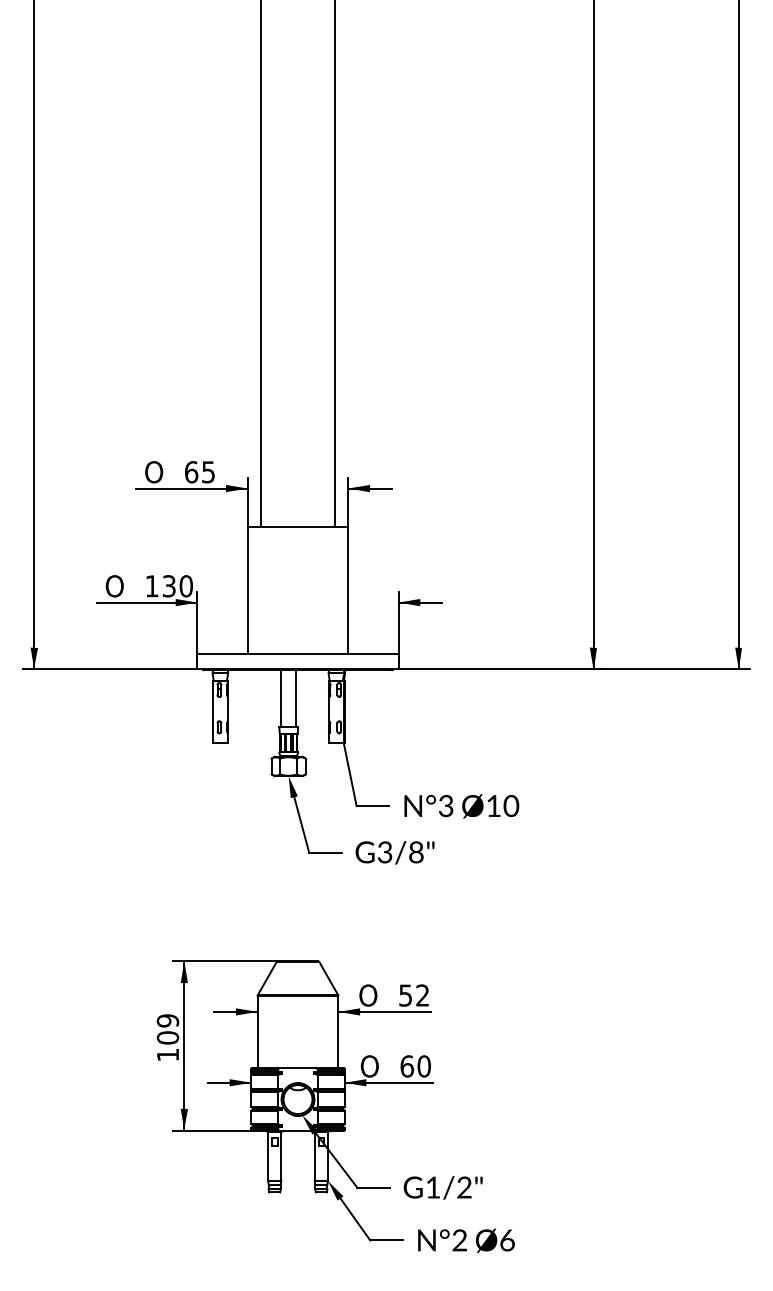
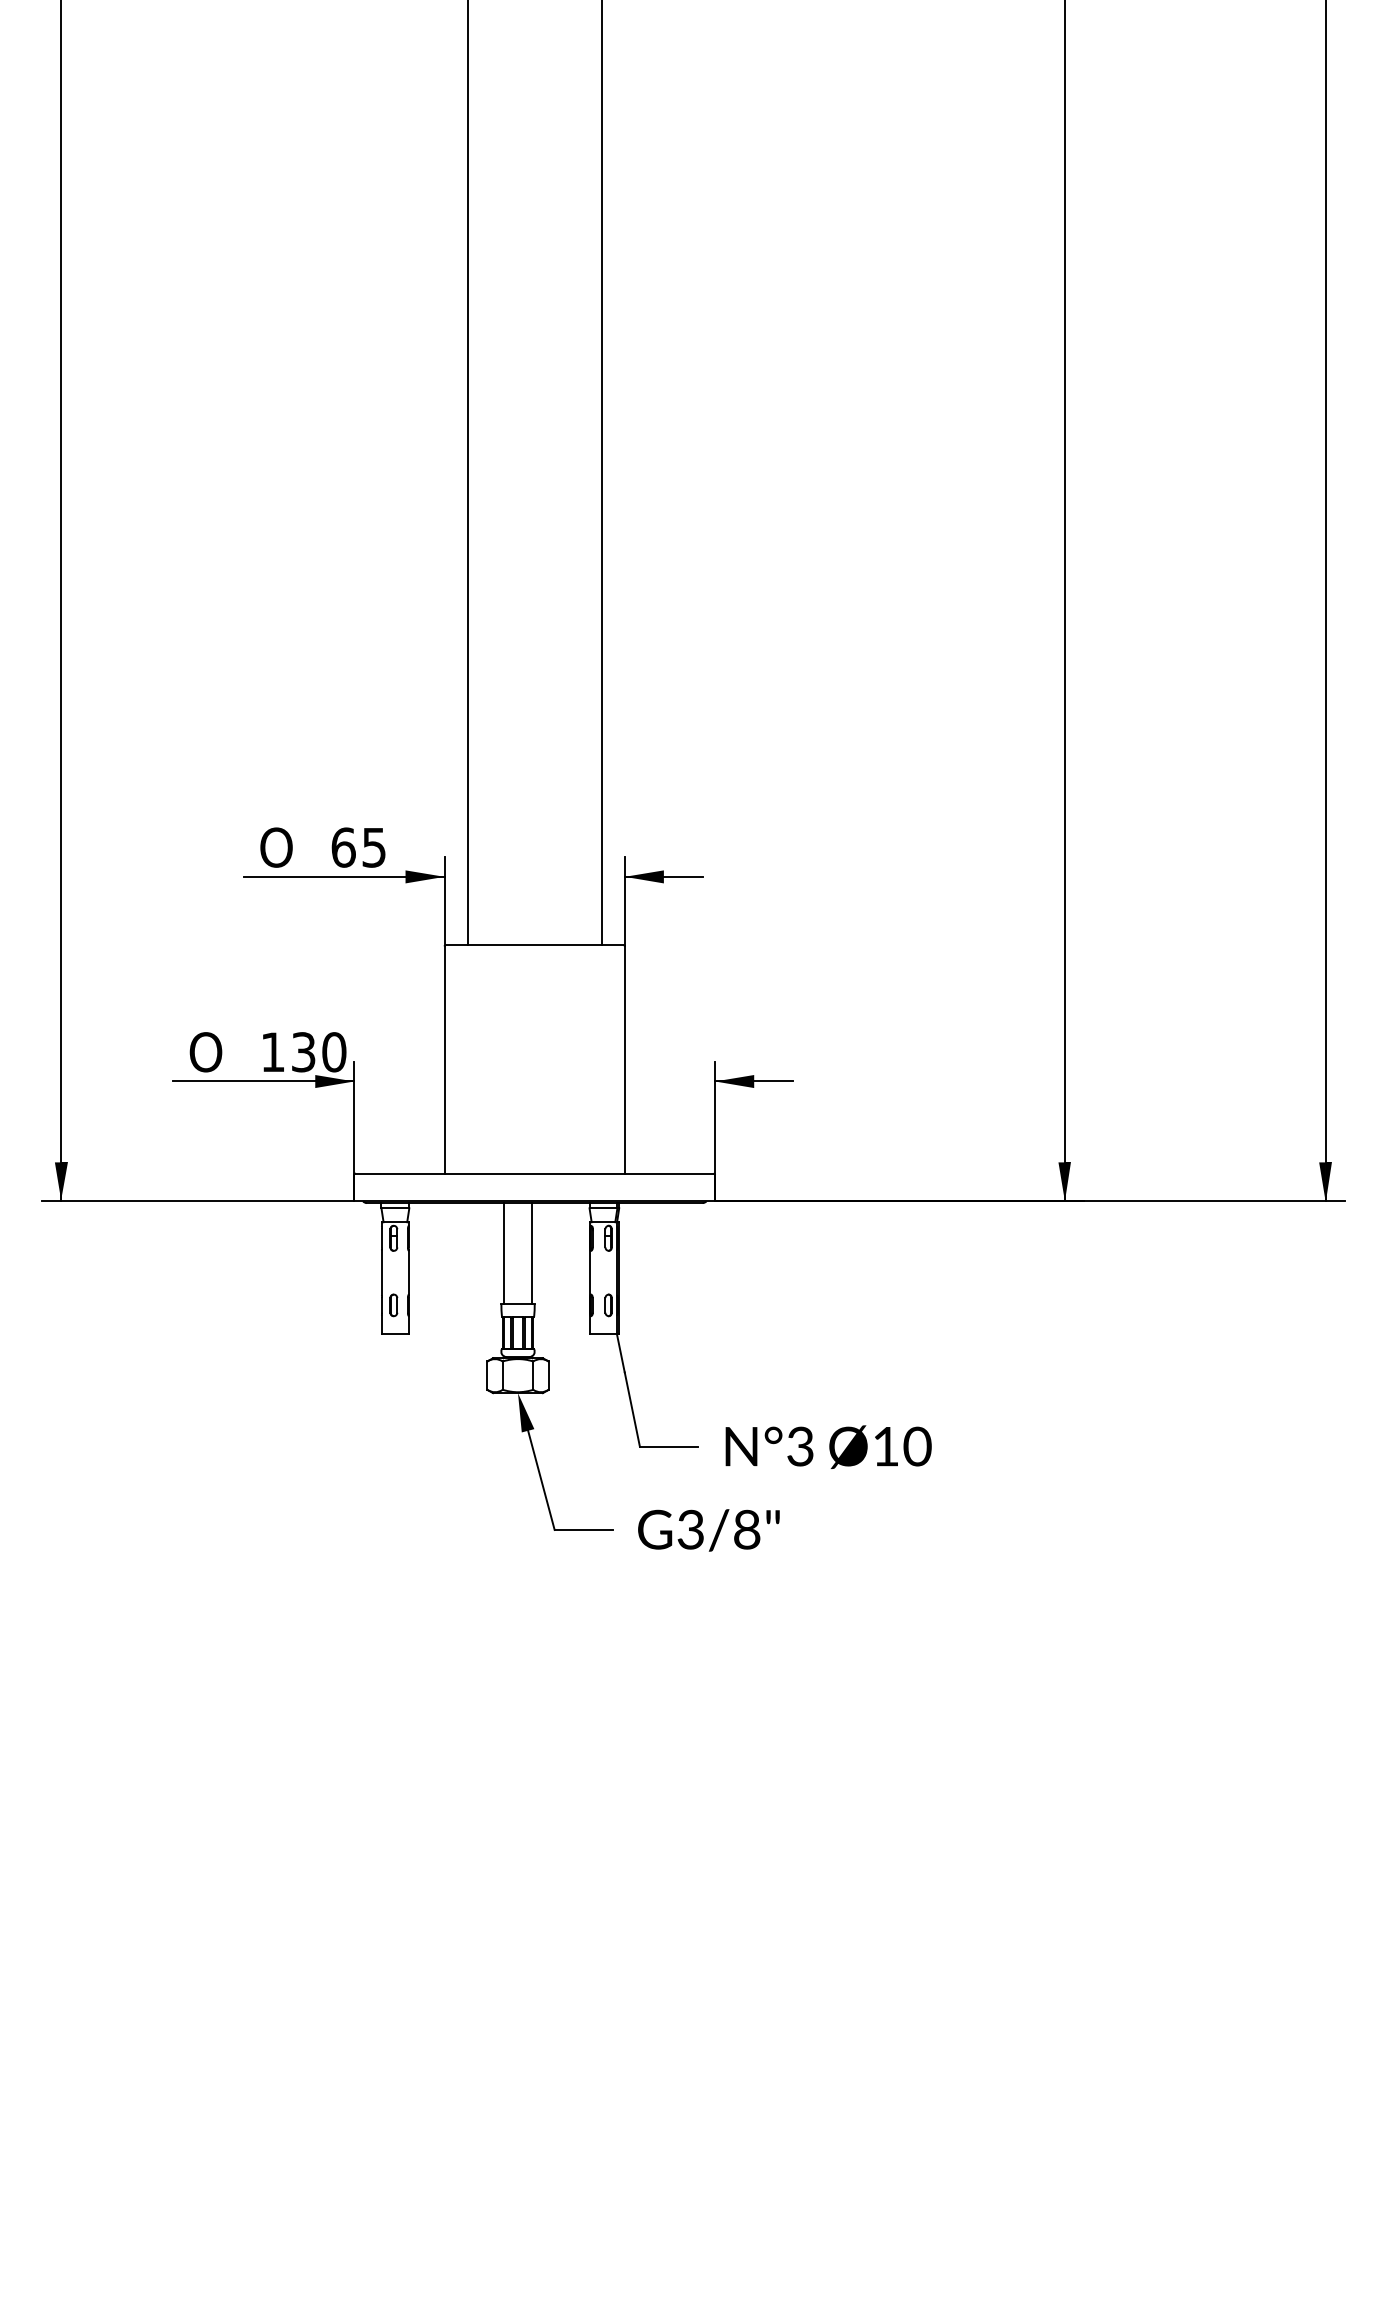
part: (335, 1106) -> (601, 1985), removed

